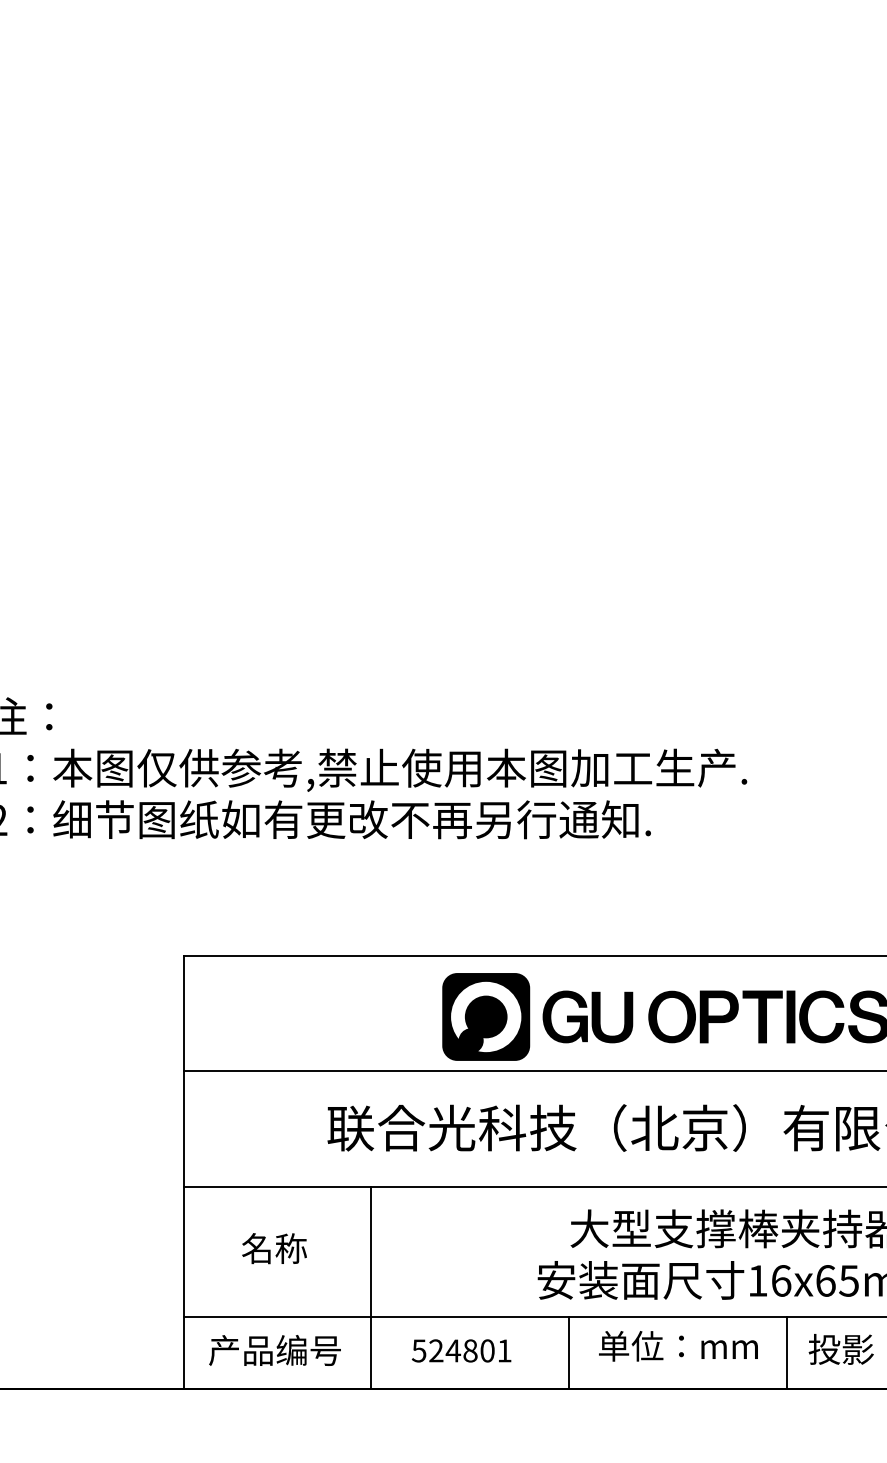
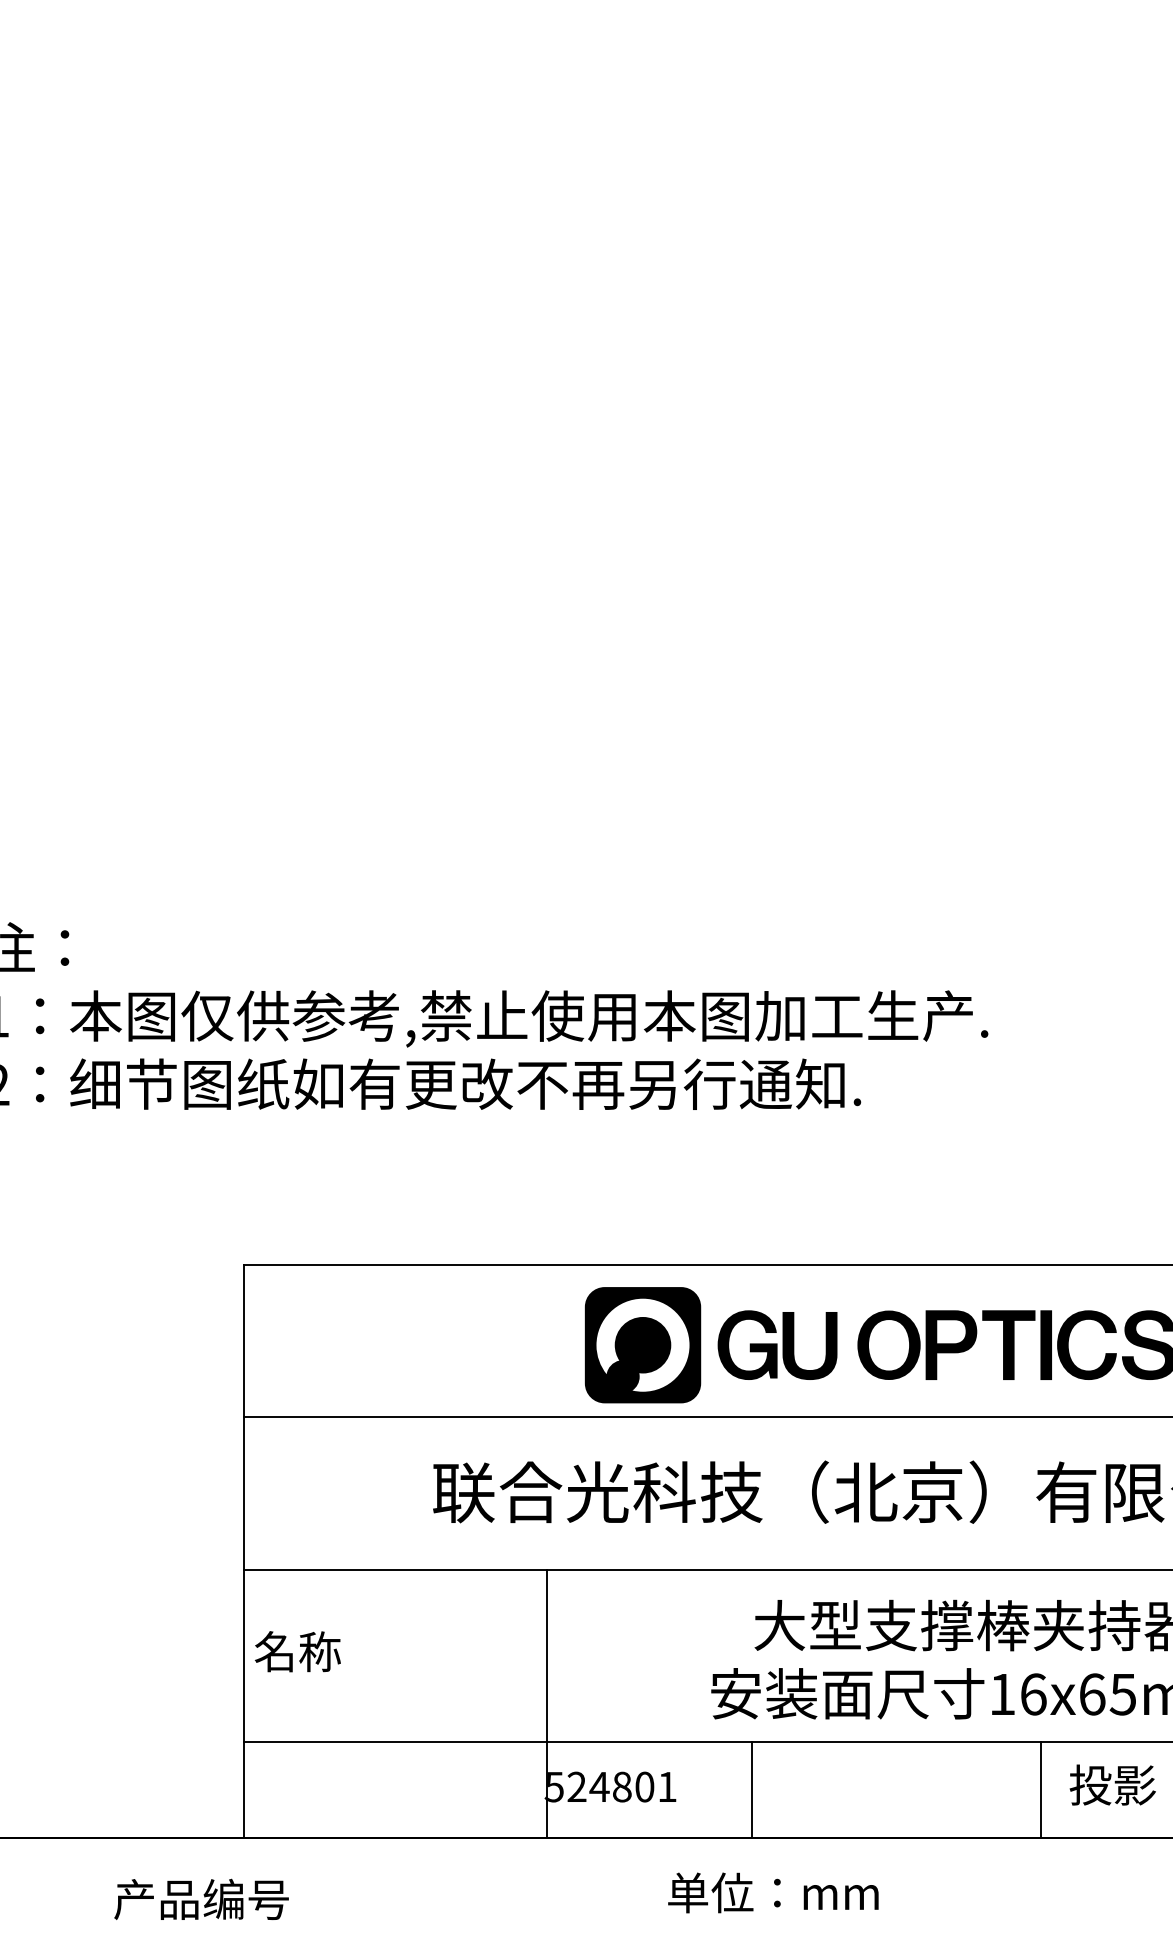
text: (274, 1248) -> (297, 1651), moved
line: (370, 1287) -> (546, 1703), moved
text: (678, 1345) -> (773, 1892), moved
text: (274, 1349) -> (201, 1898), moved

